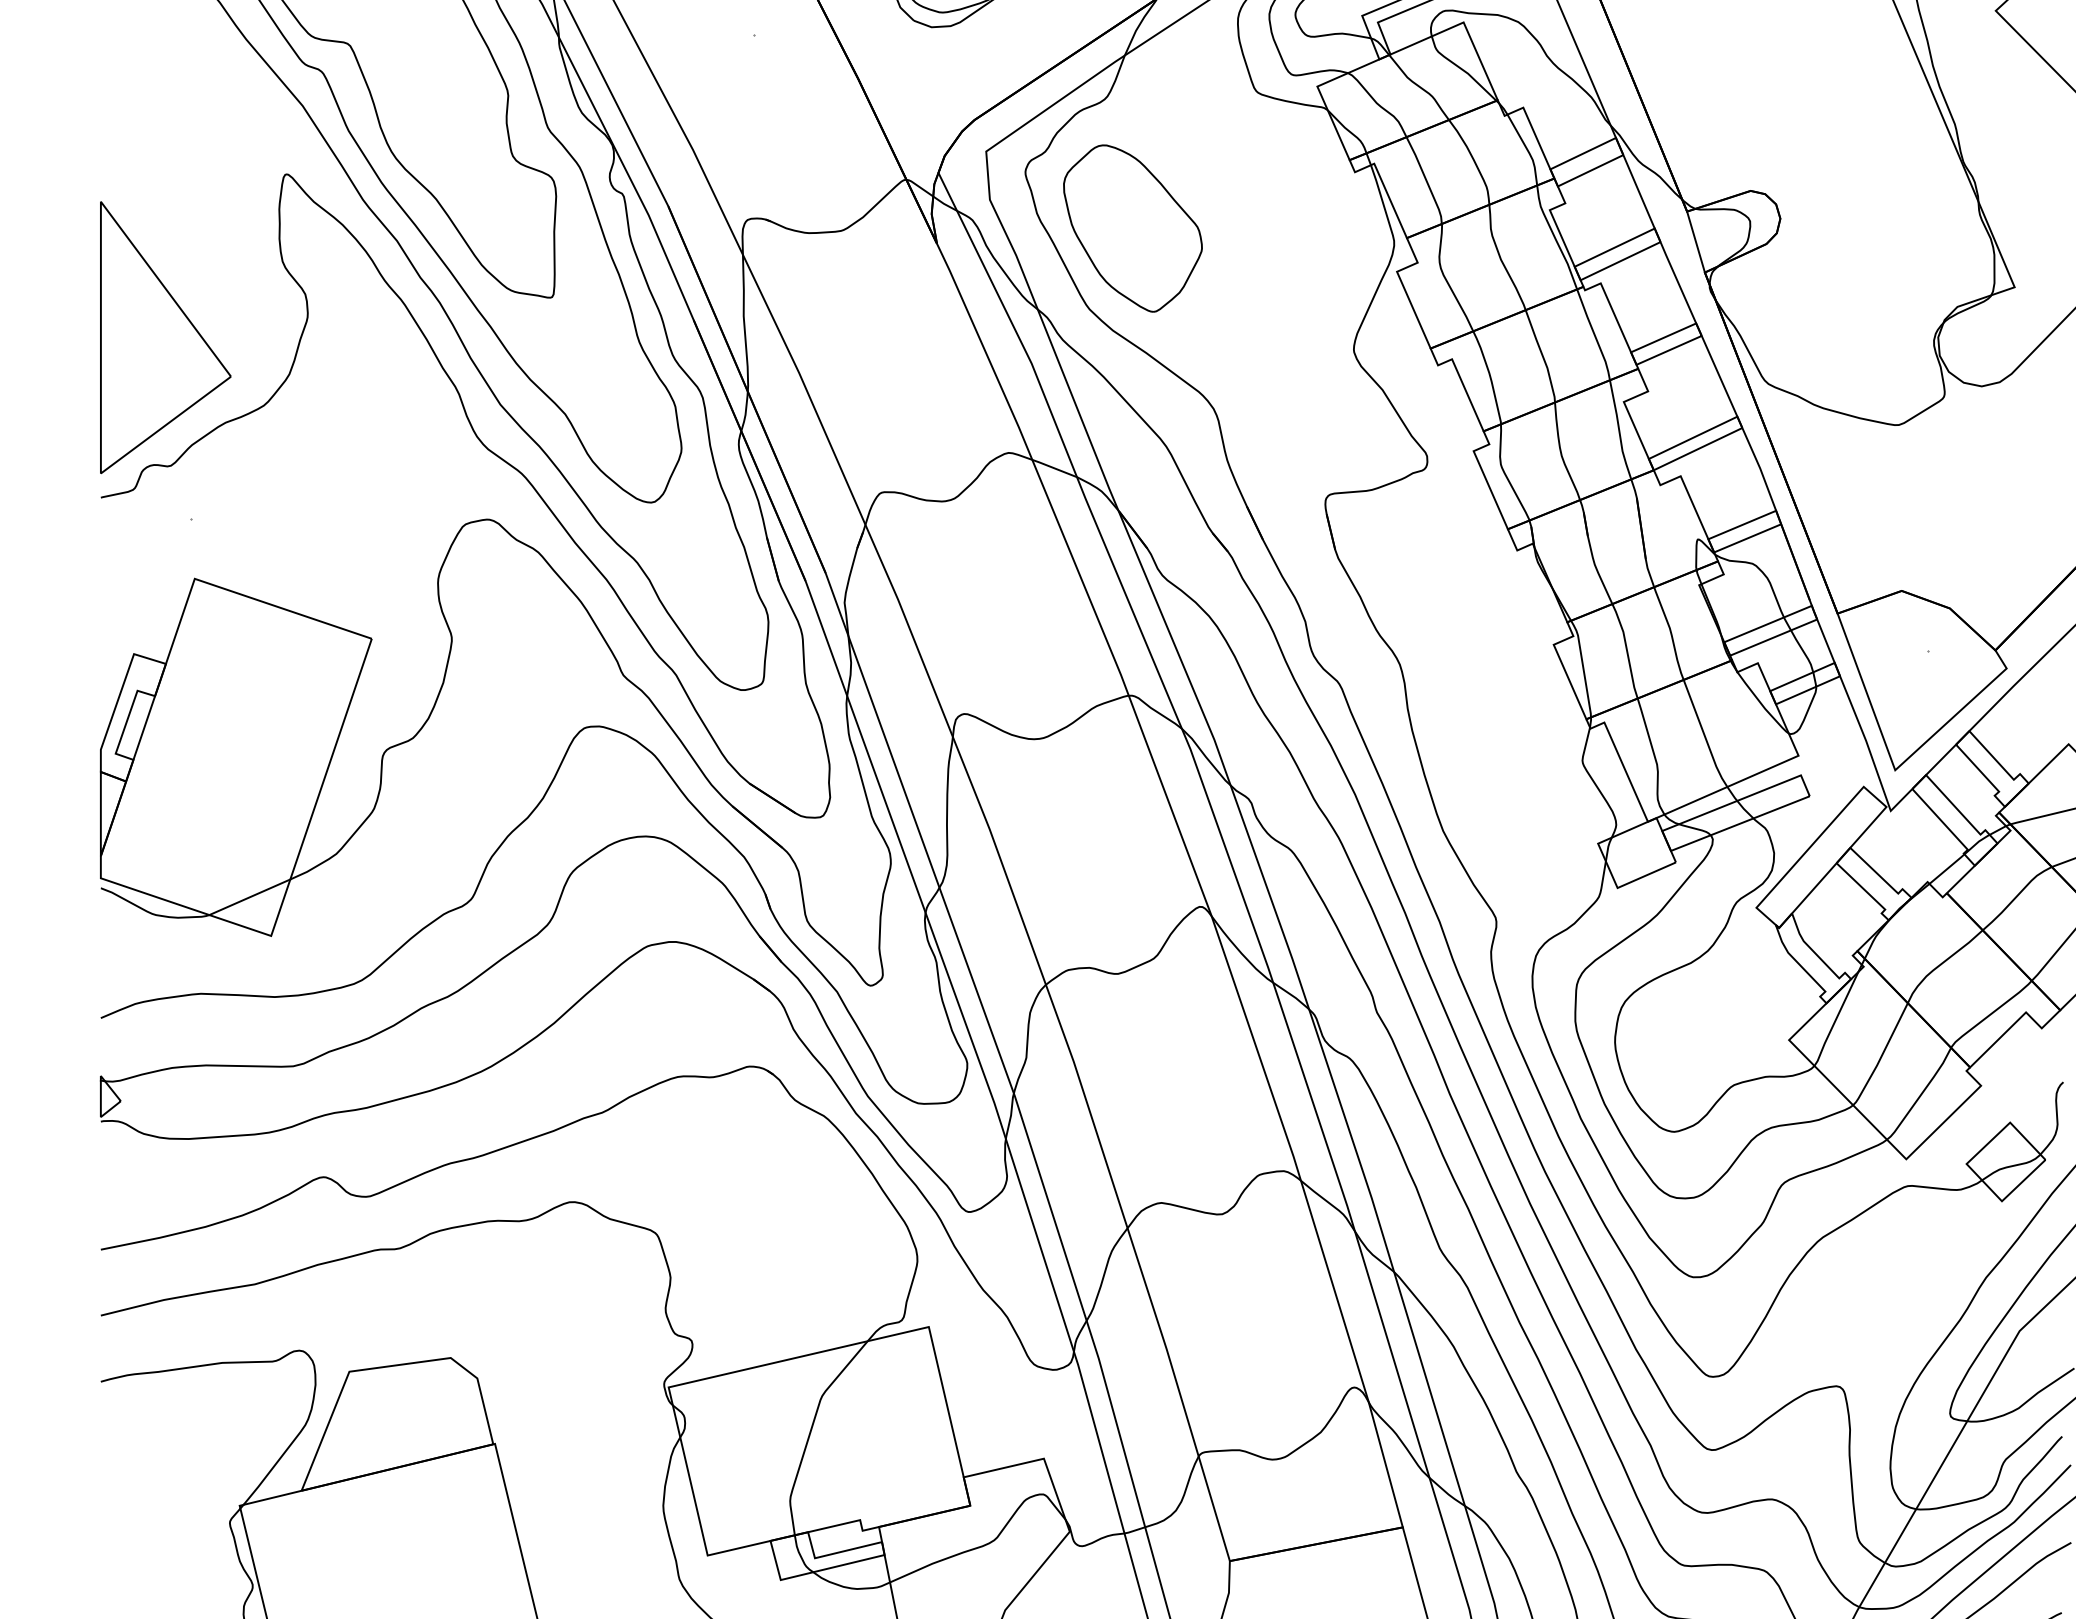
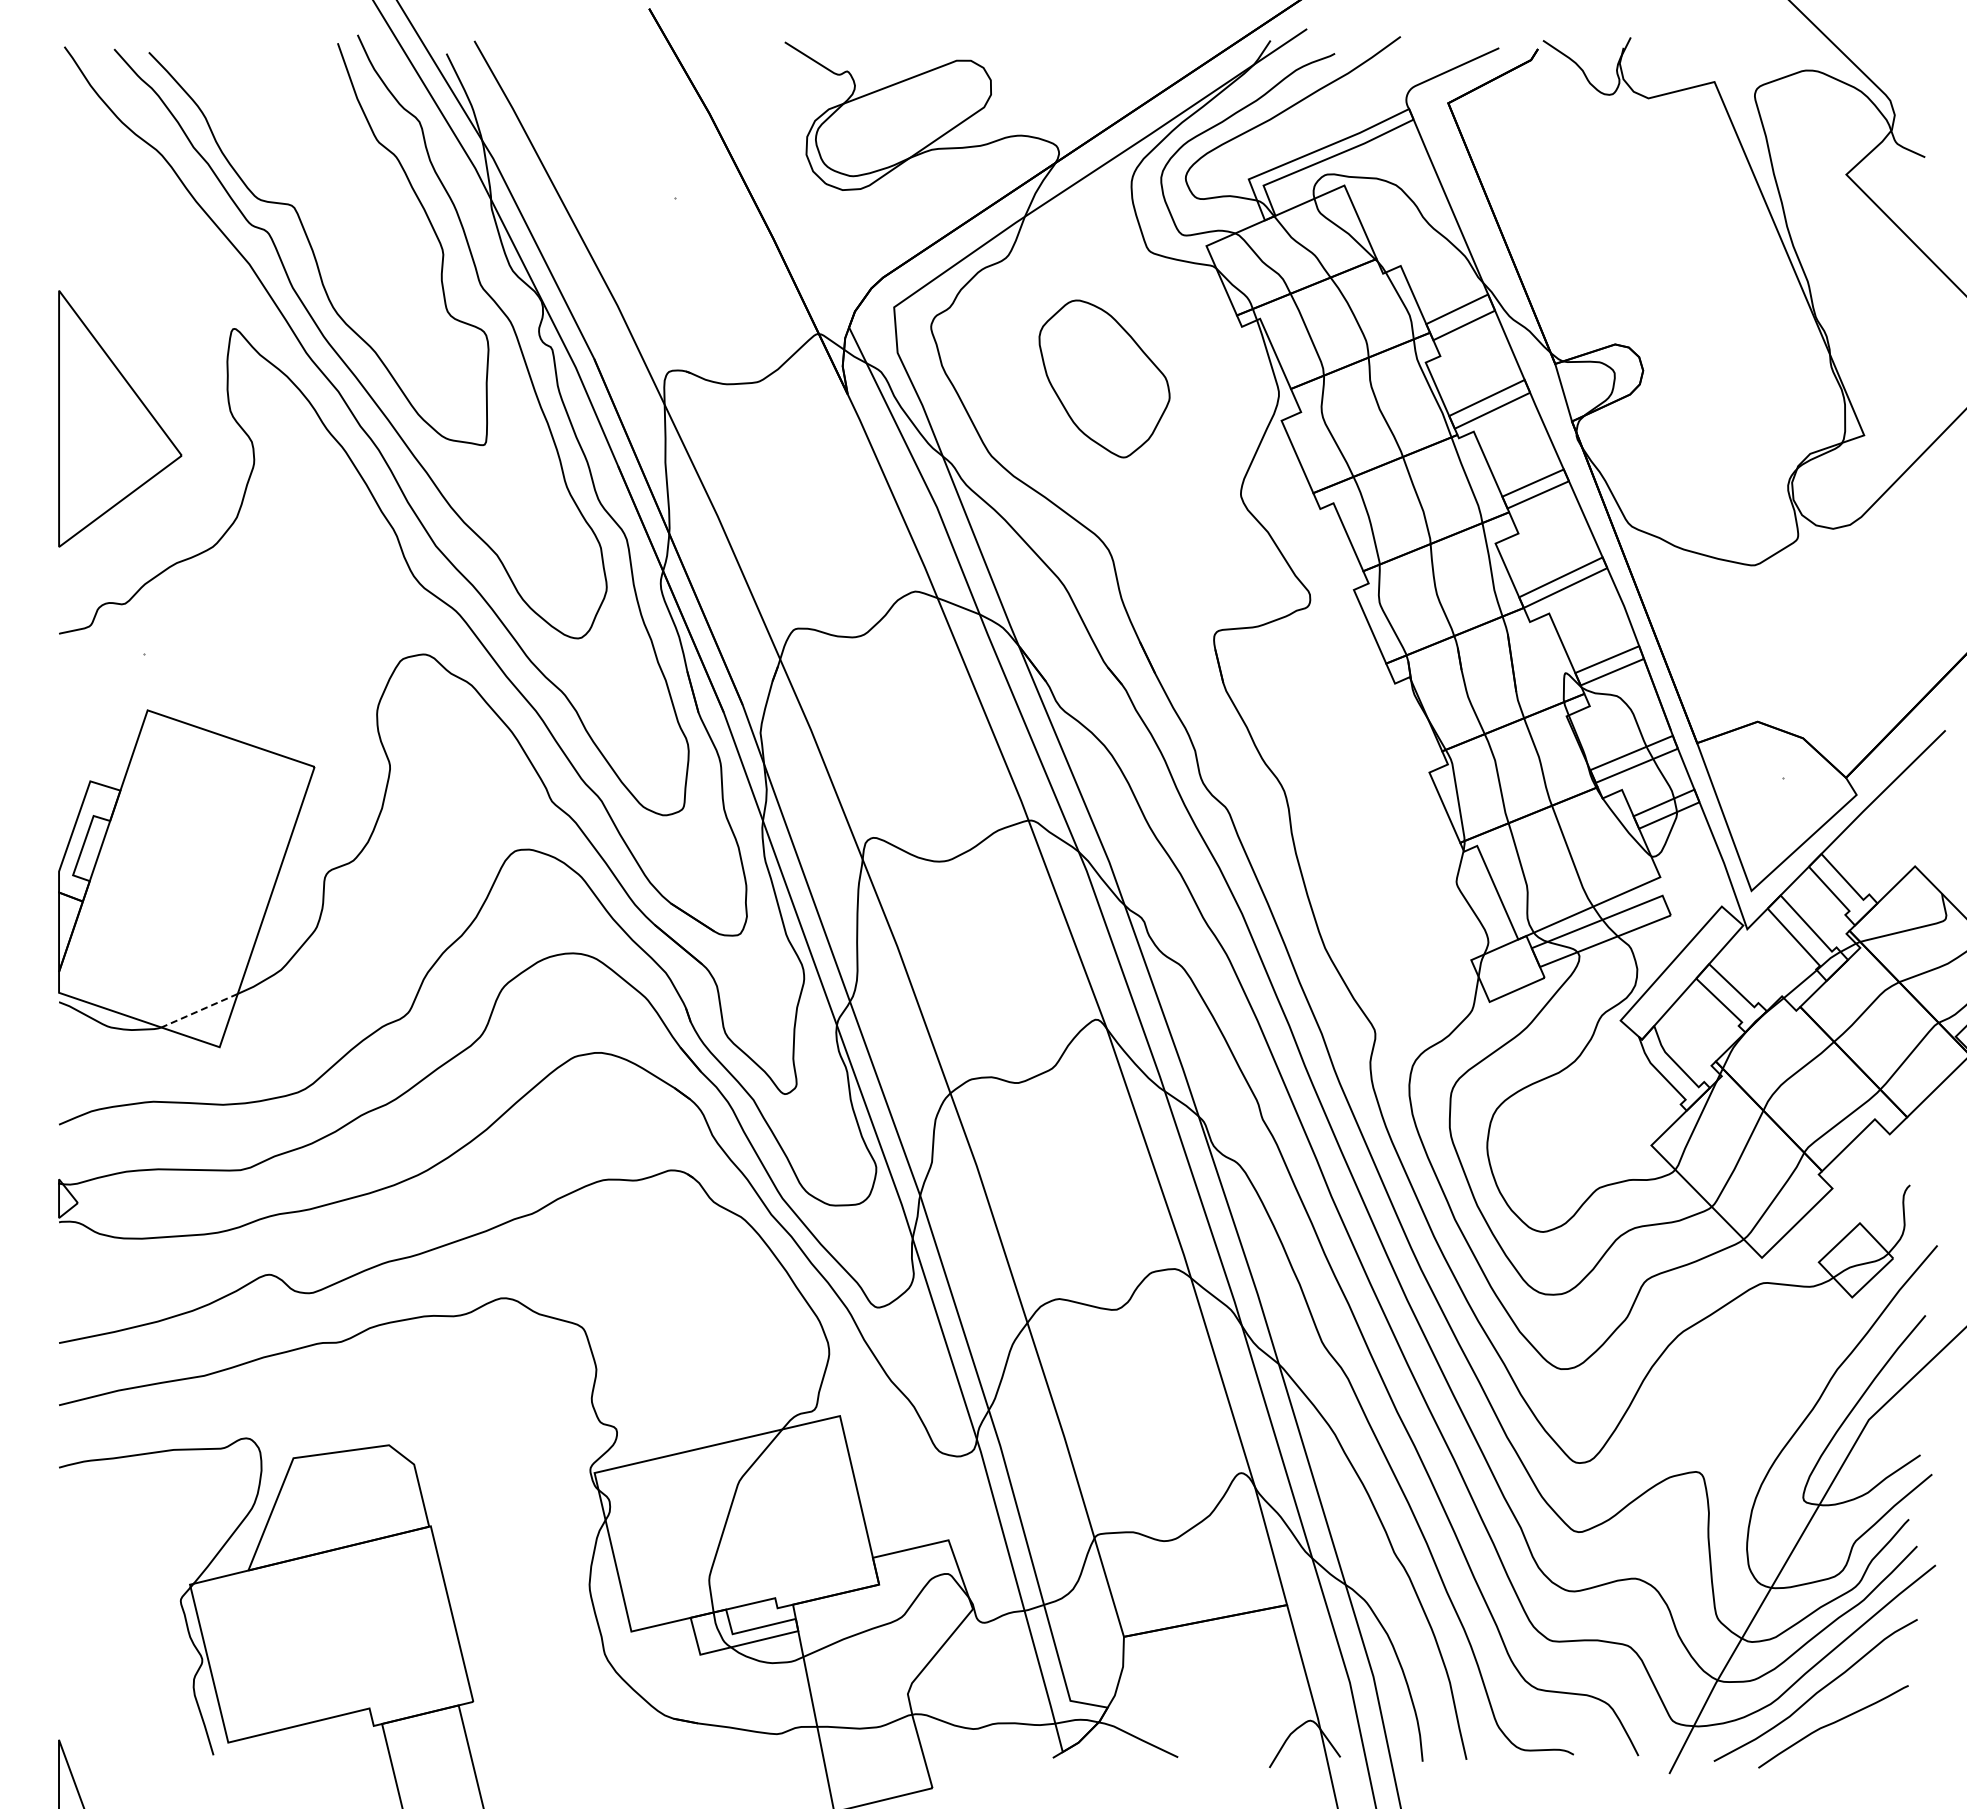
part: (1132, 228) -> (1104, 378), moved
part: (166, 337) -> (120, 418), moved
line: (249, 897) -> (199, 1010), solid -> dashed

